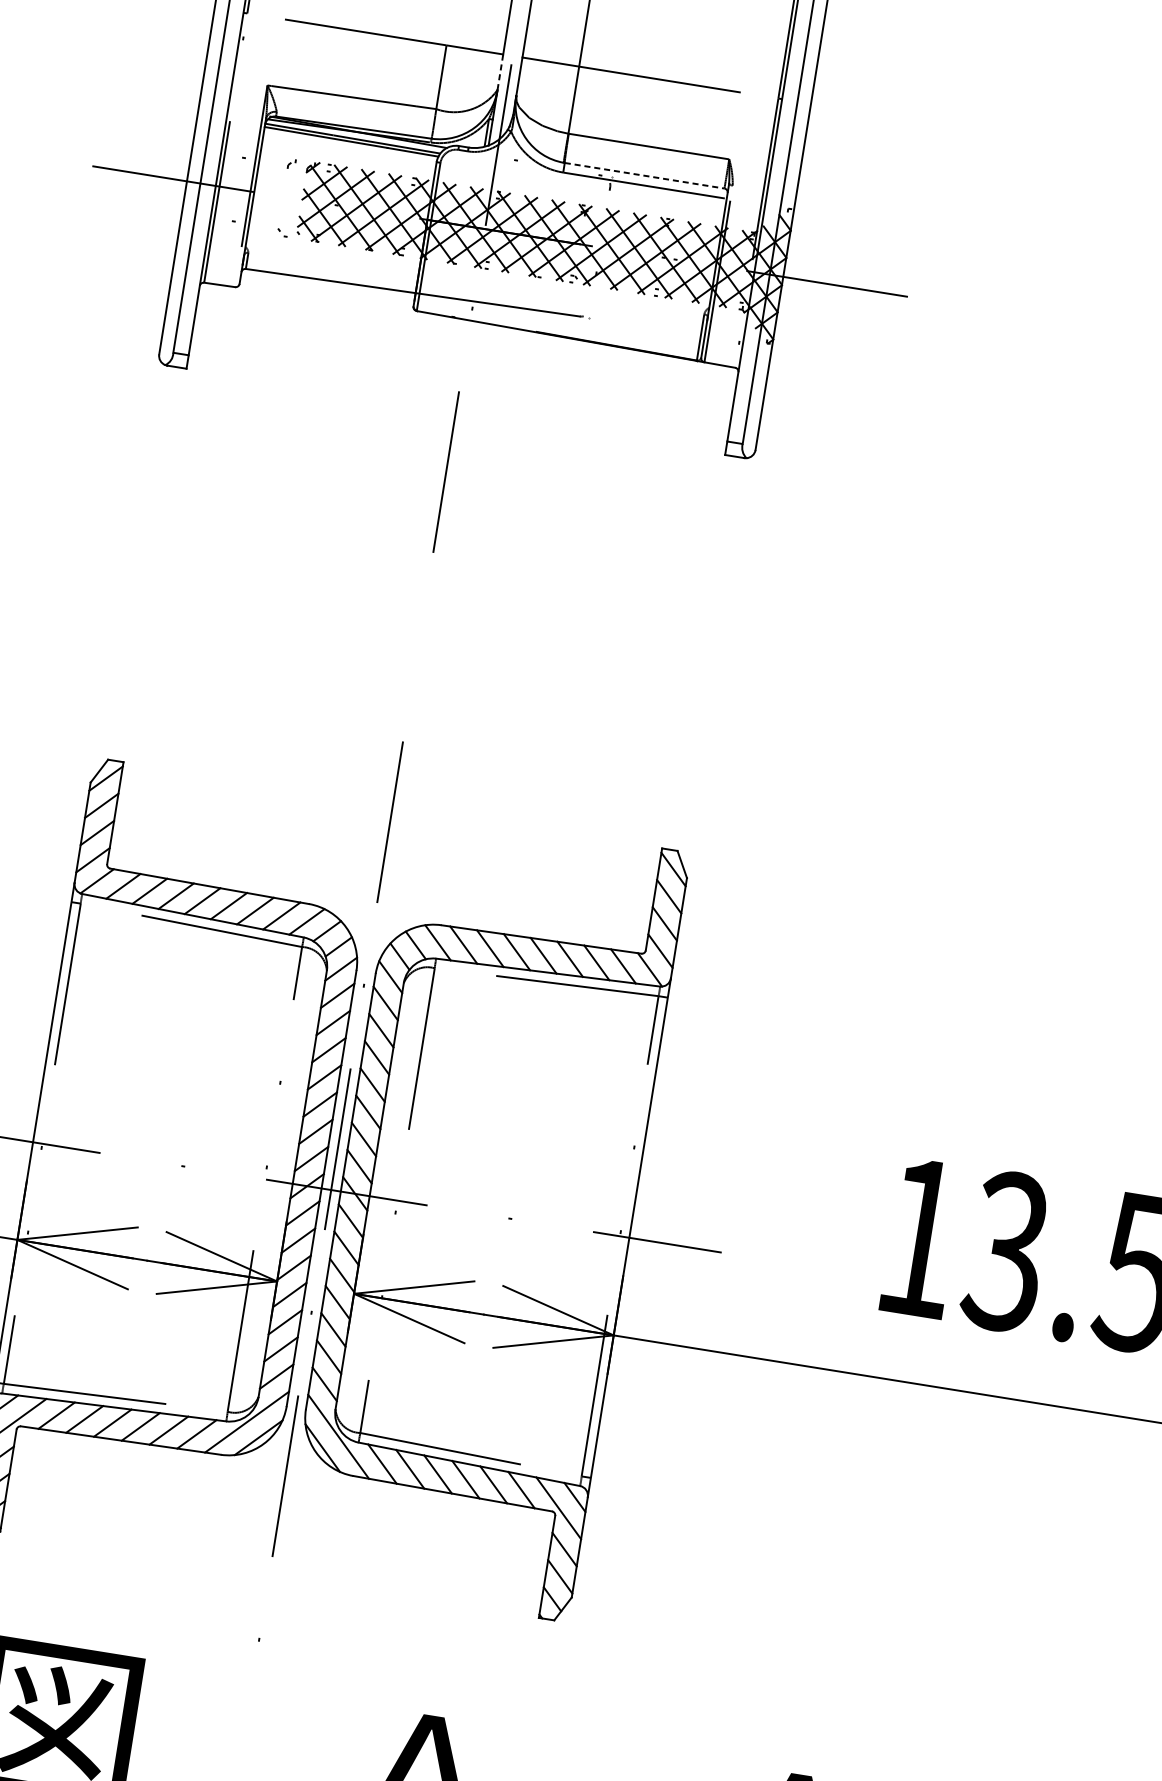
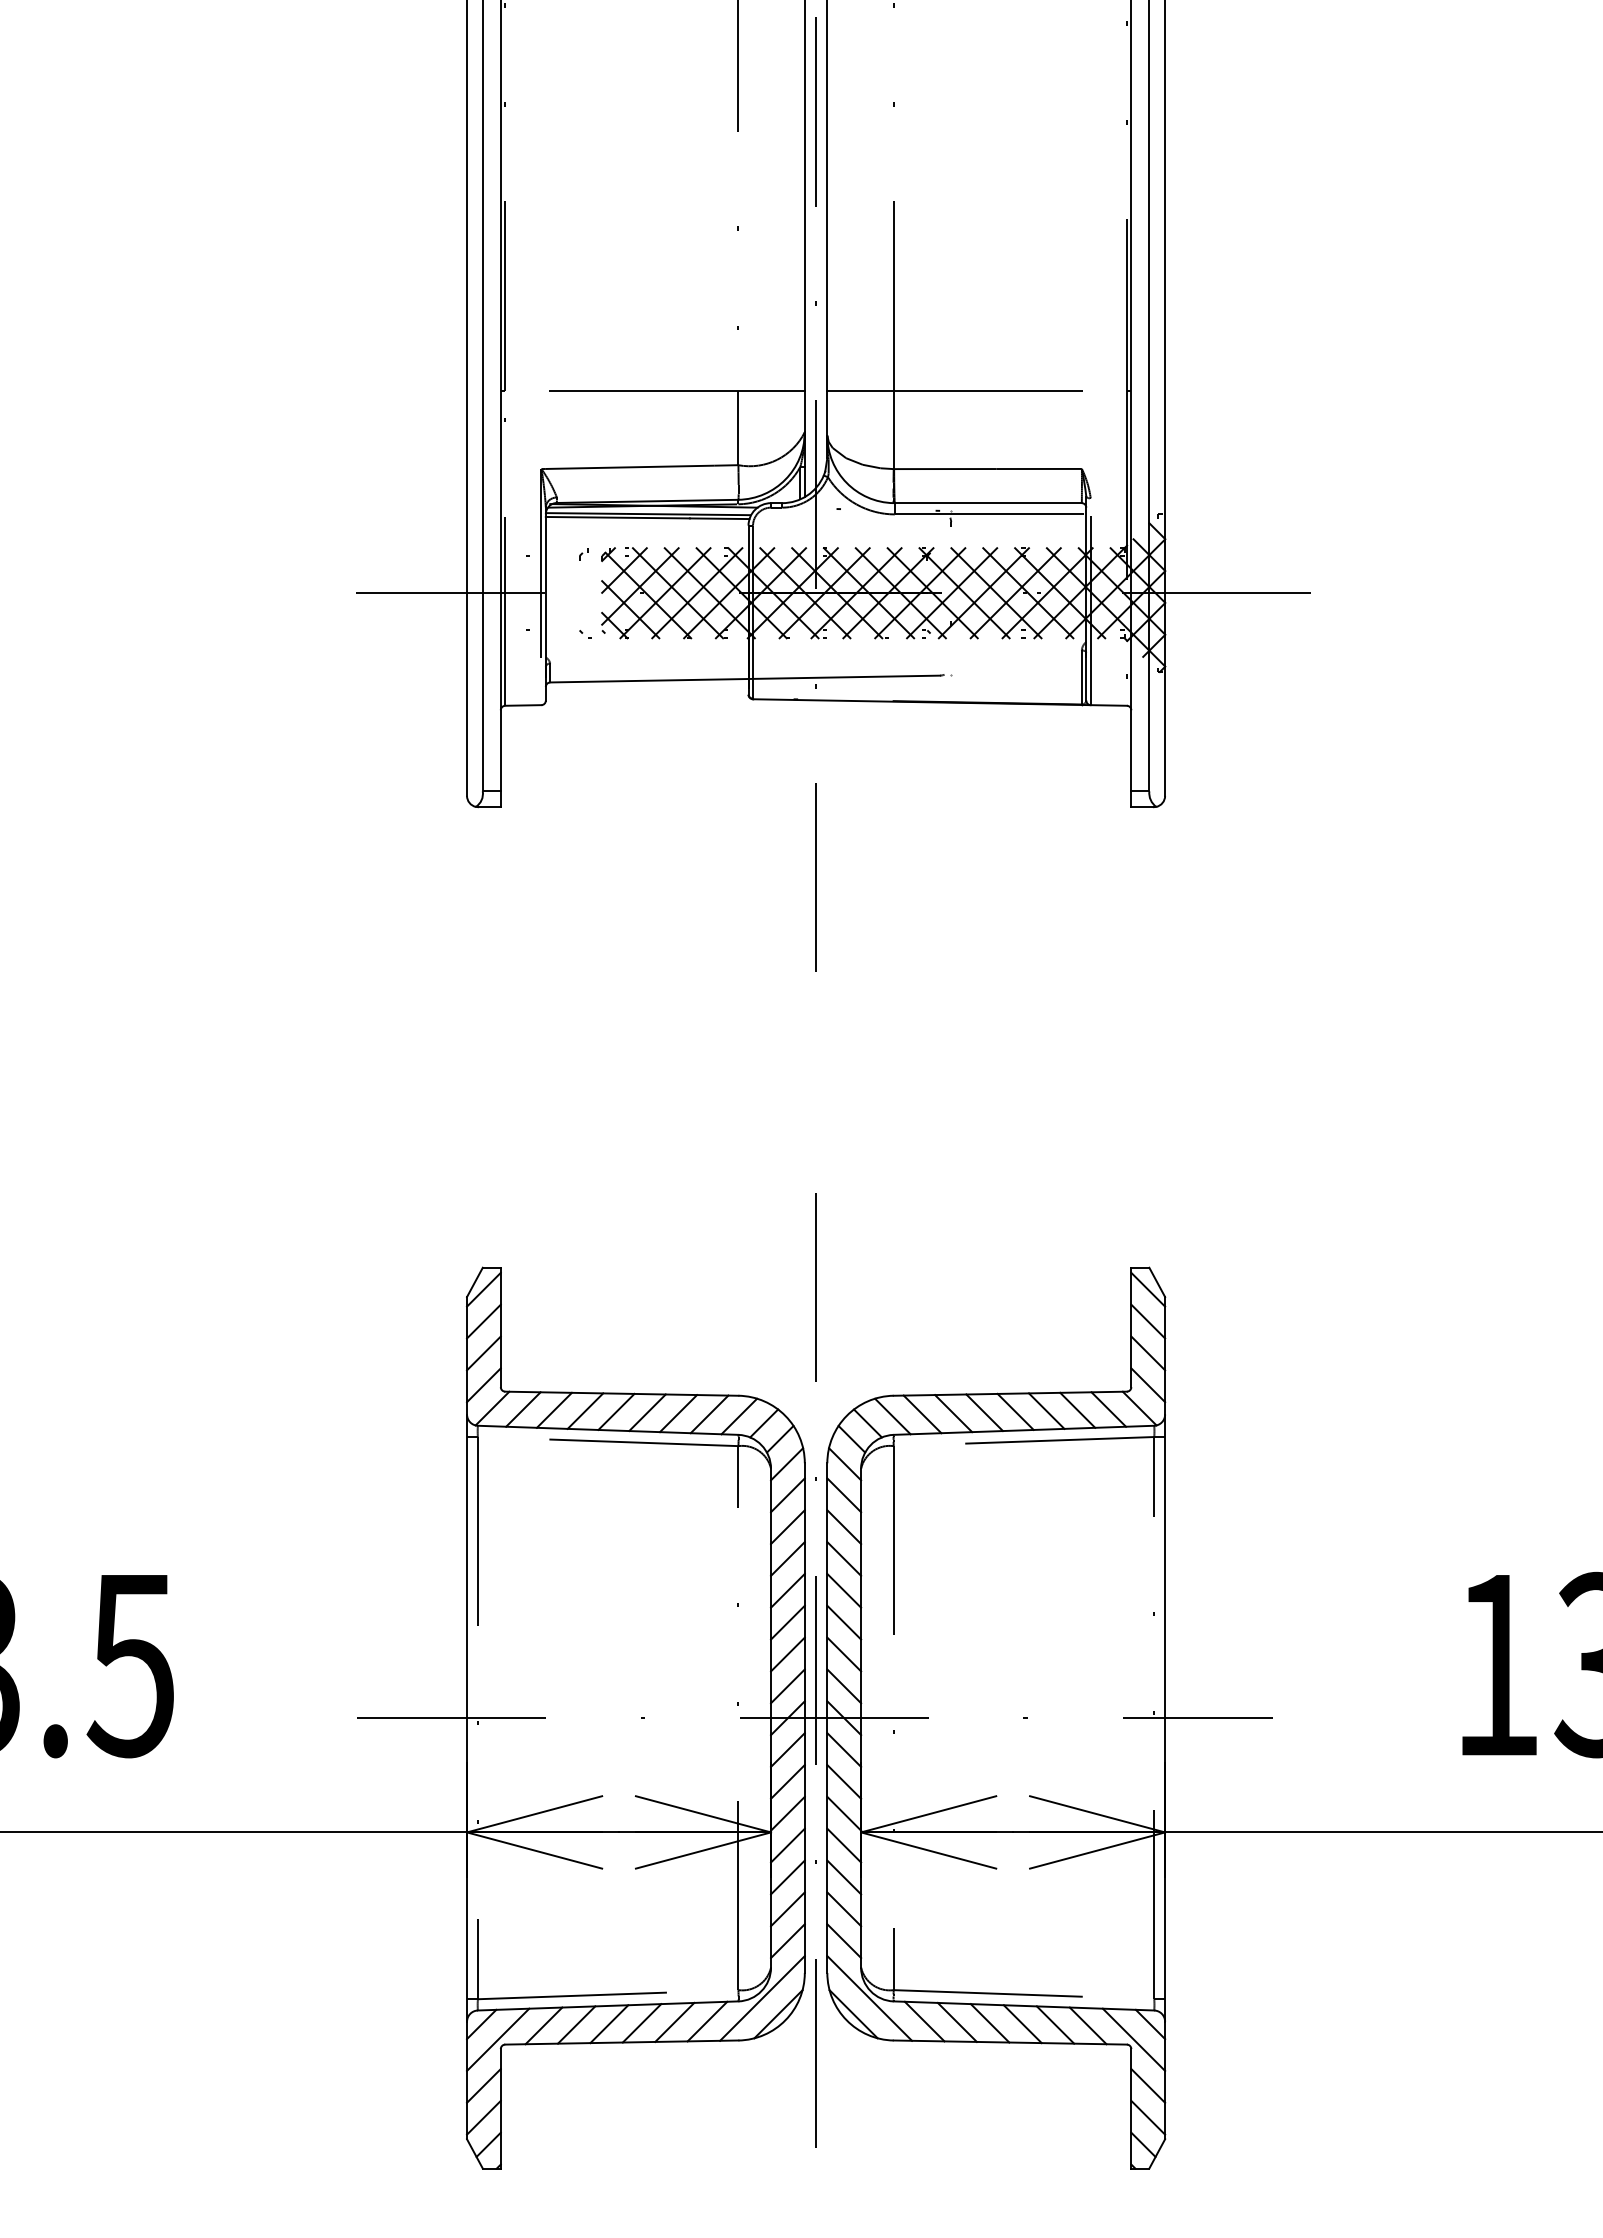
line: (500, 72) -> (804, 411), dashed -> solid
line: (644, 176) -> (988, 503), dashed -> solid

